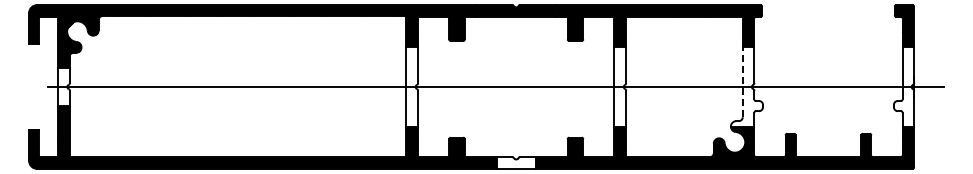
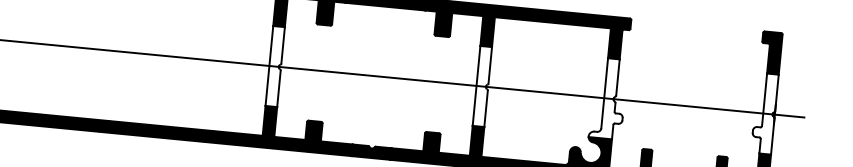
line: (742, 81) -> (604, 92), dashed -> solid
fill: (515, 162) -> (370, 151), added

